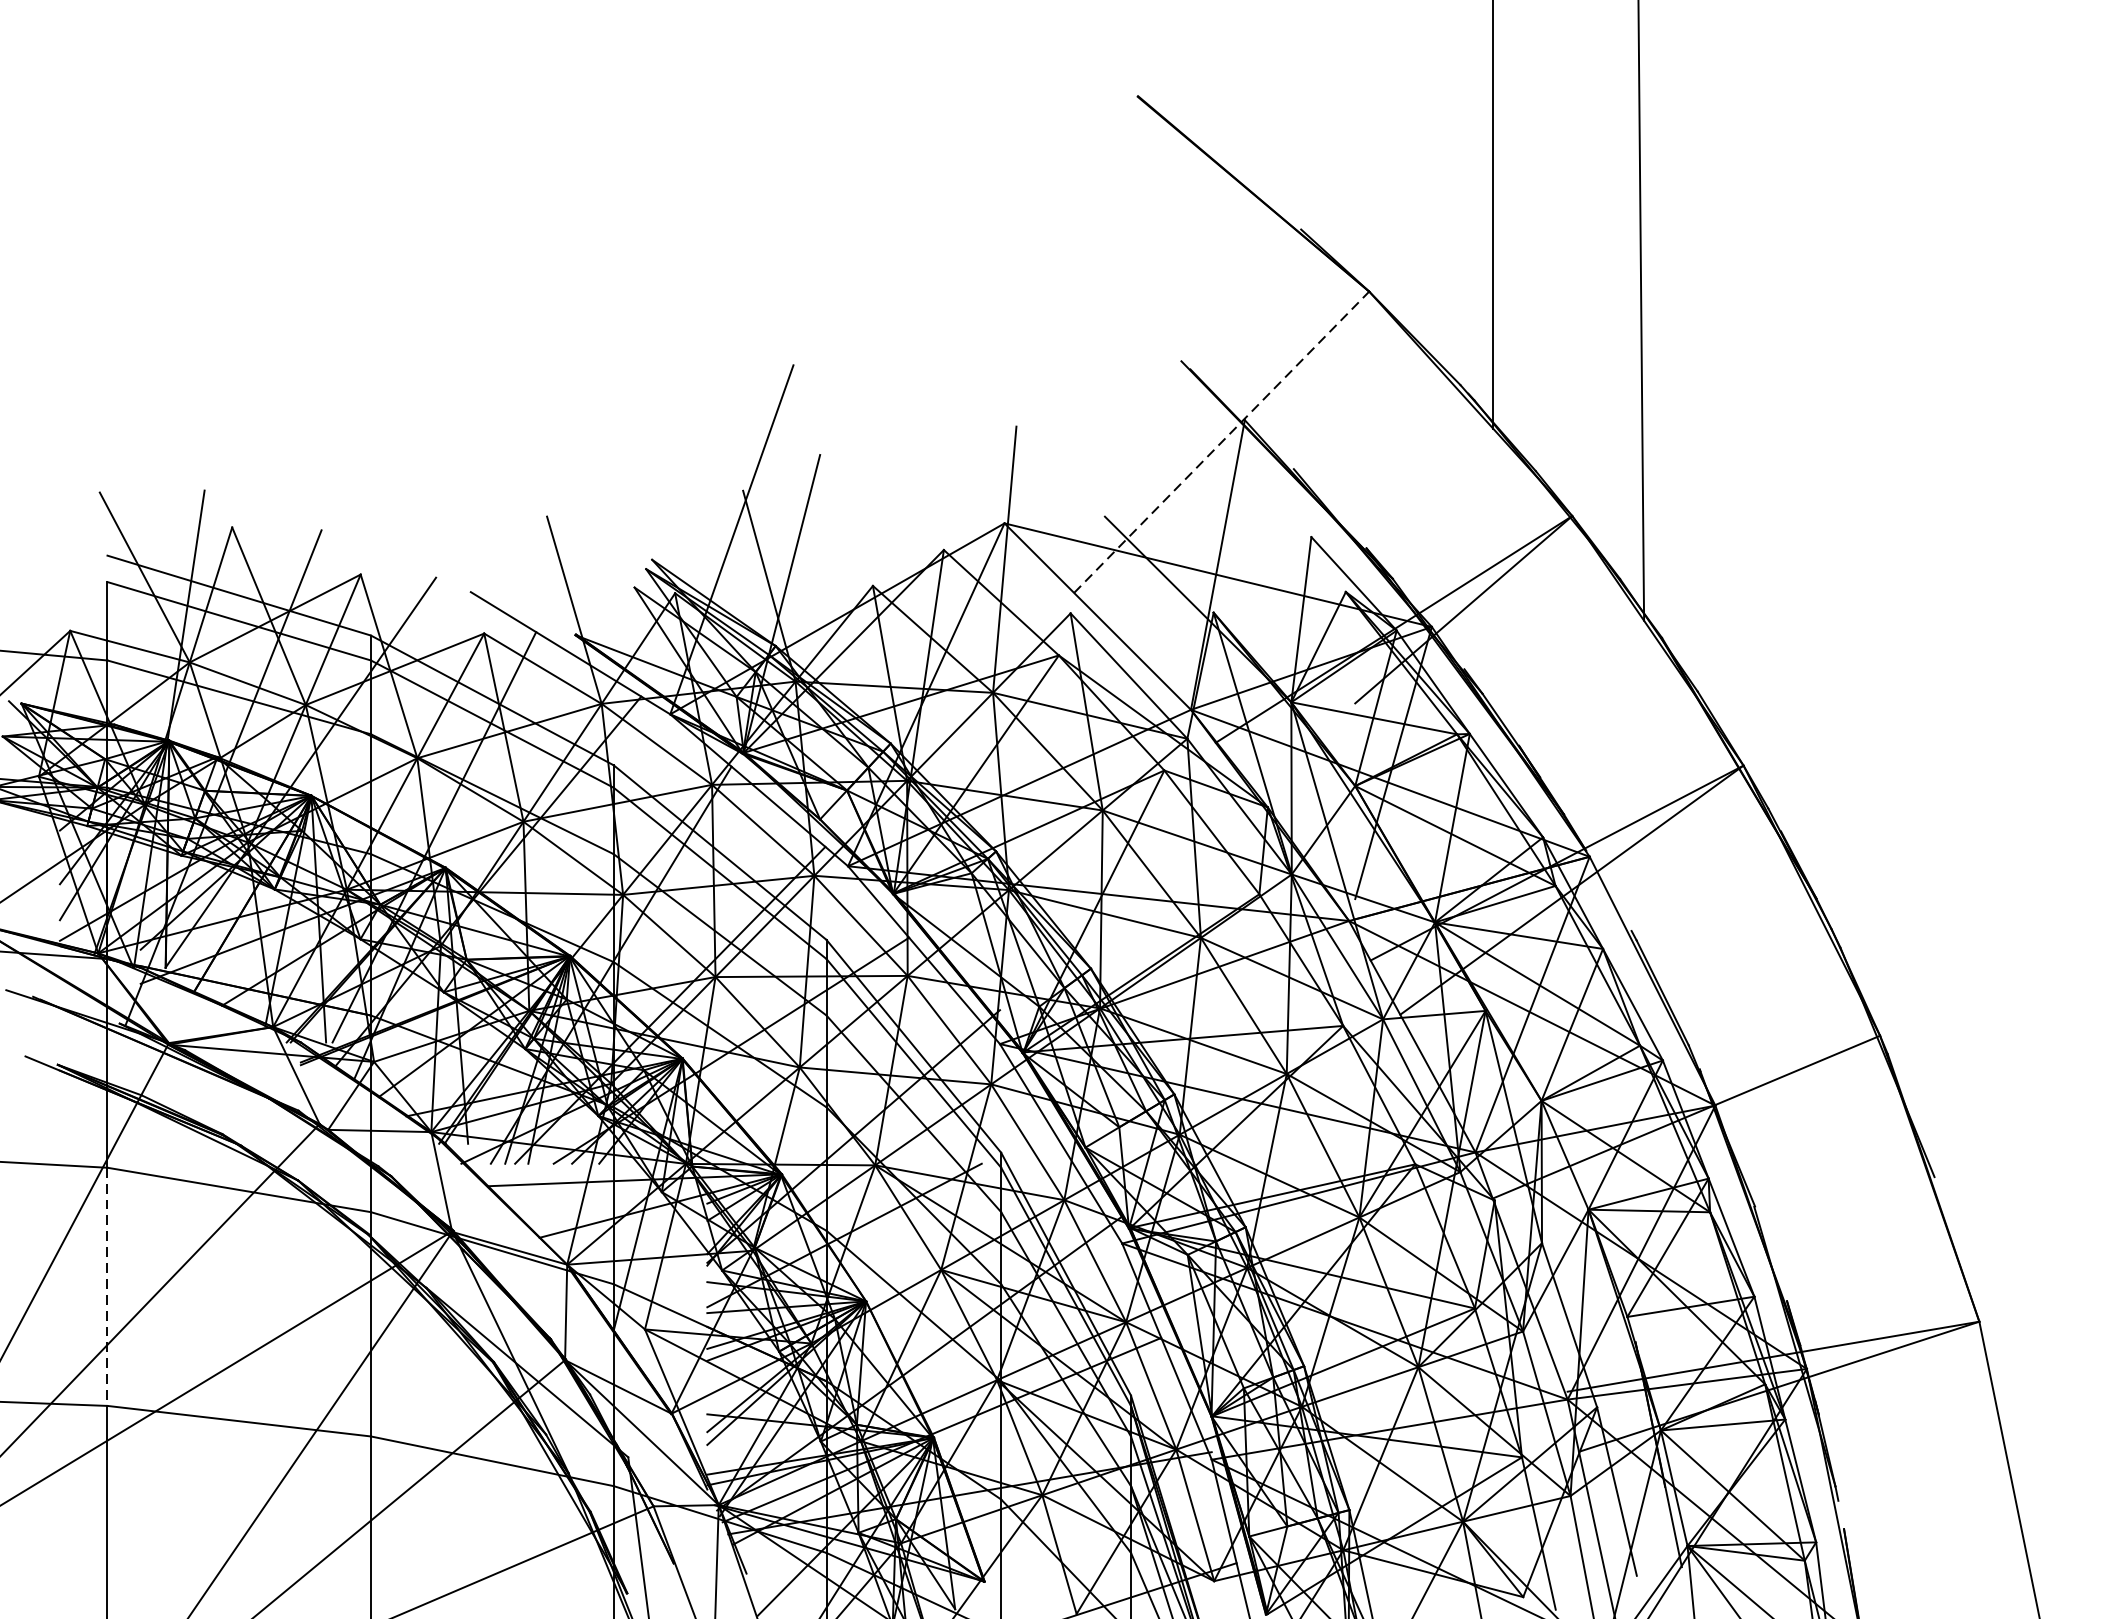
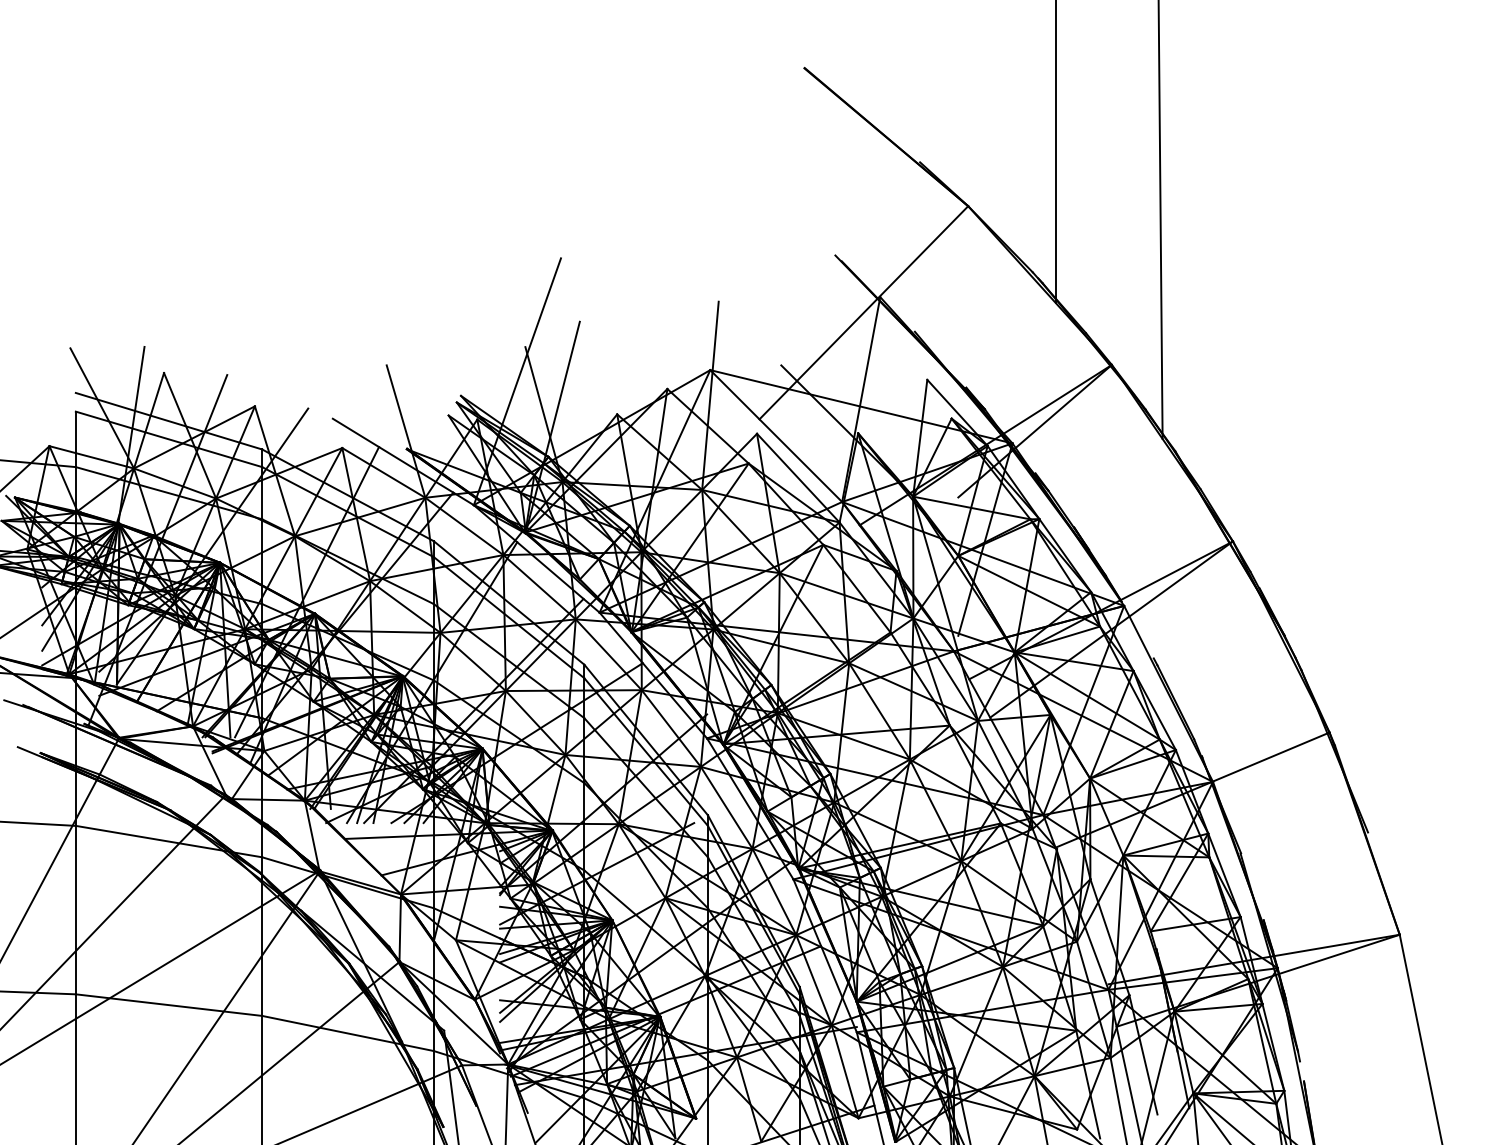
line: (1222, 441) -> (864, 312), dashed -> solid
line: (107, 1287) -> (75, 910), dashed -> solid

